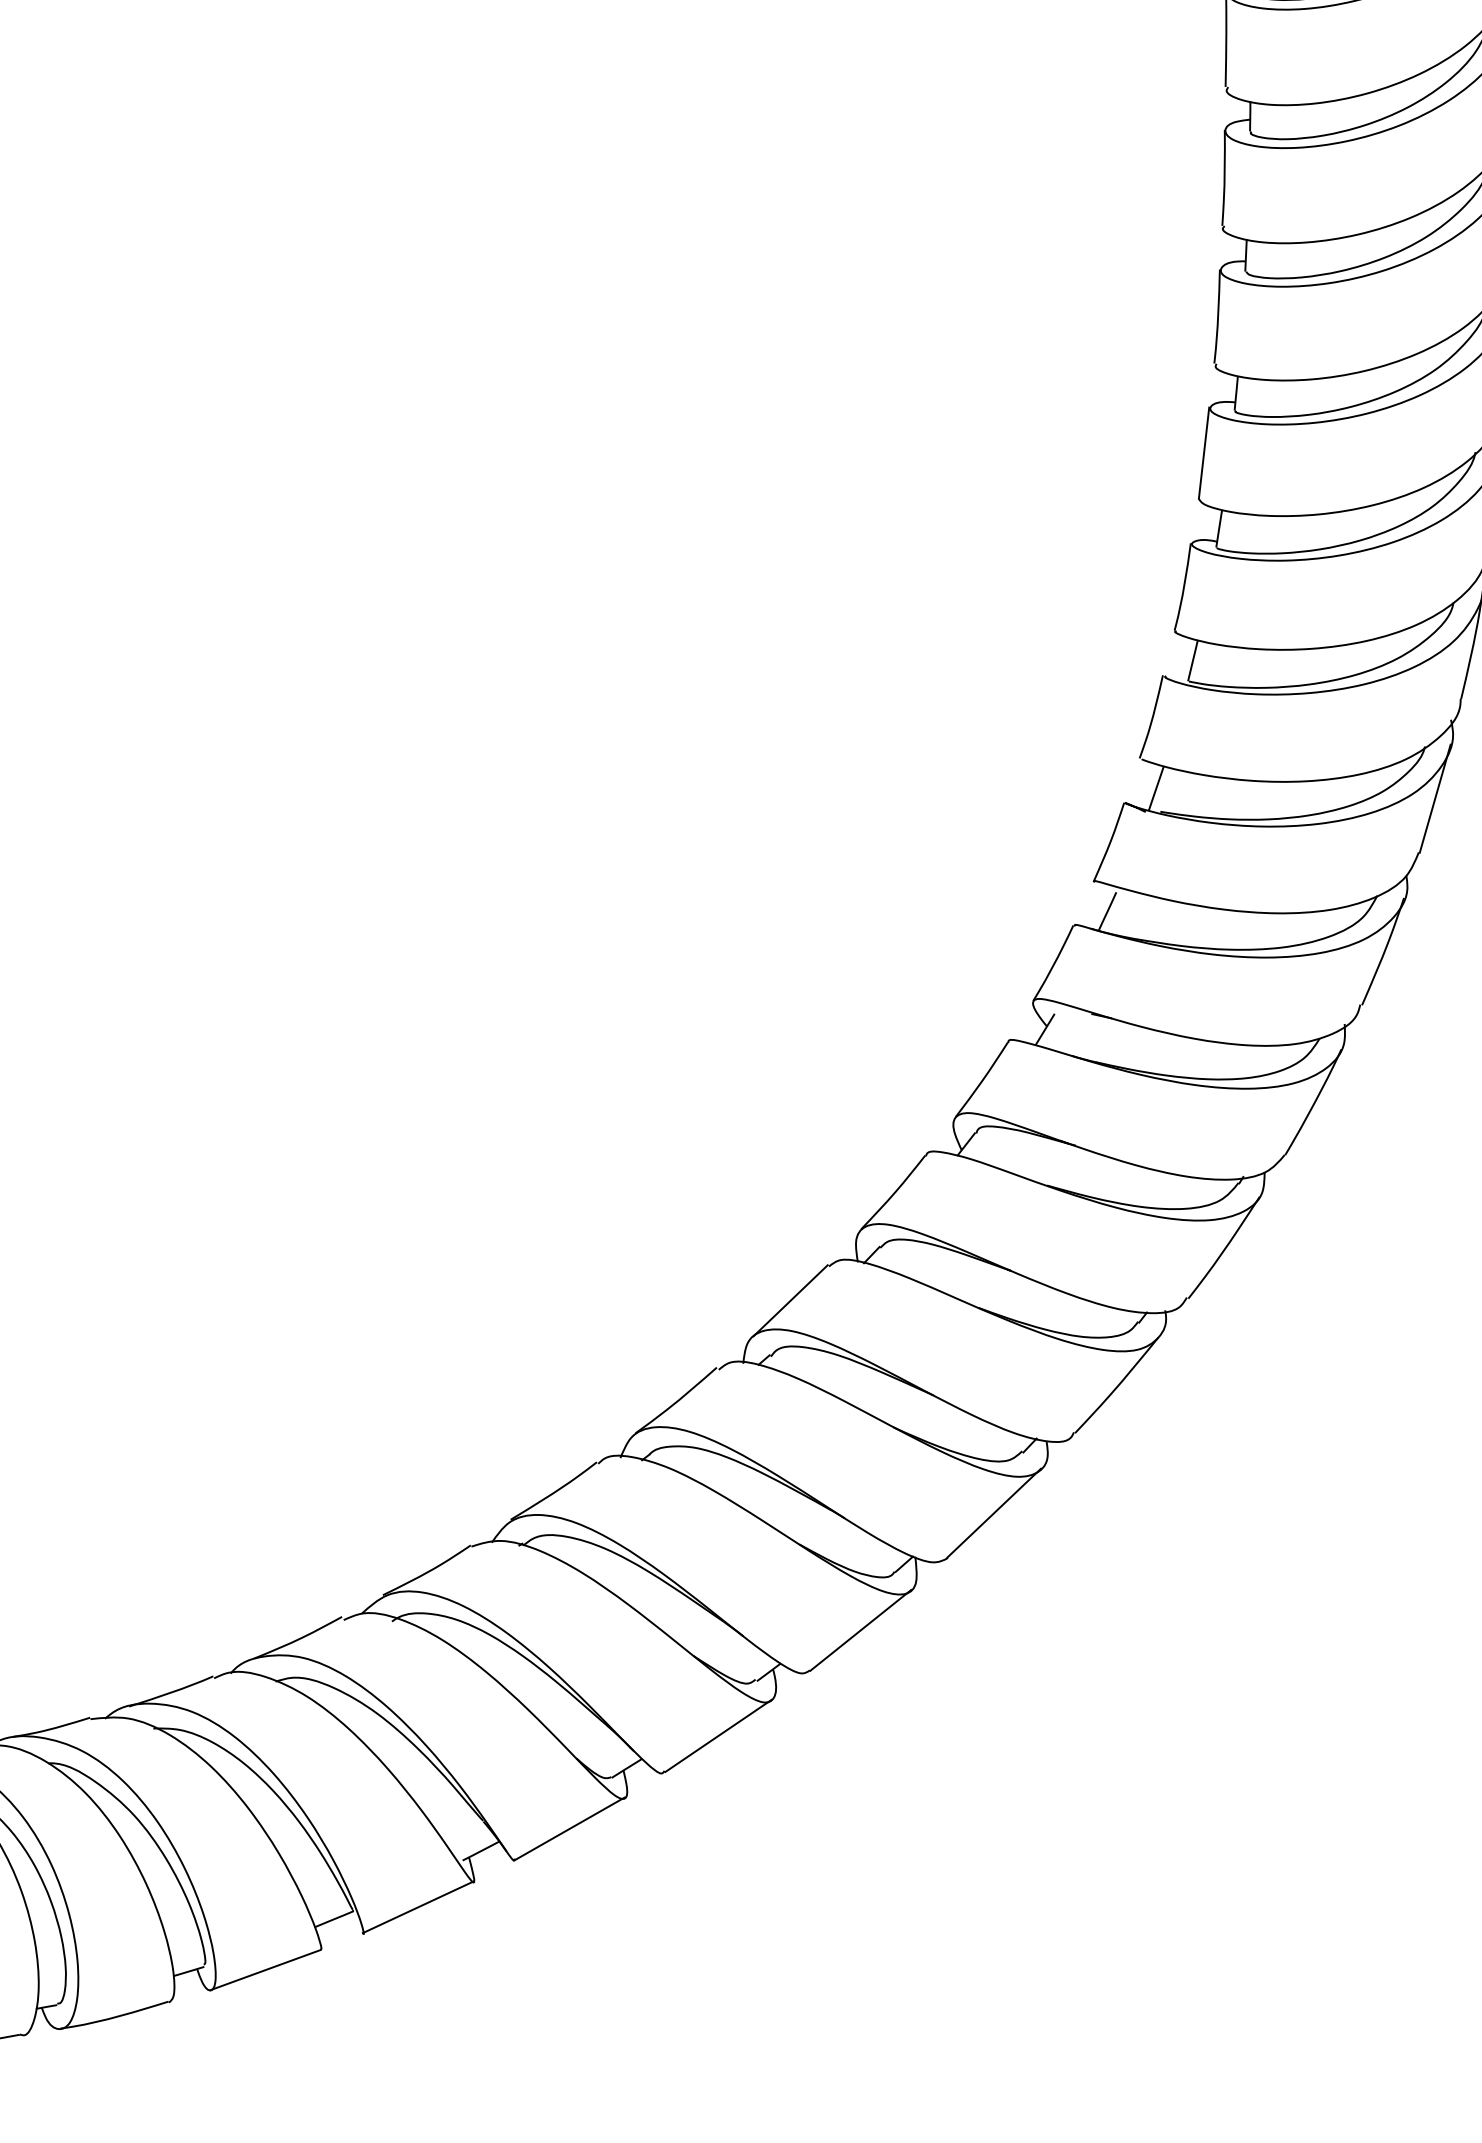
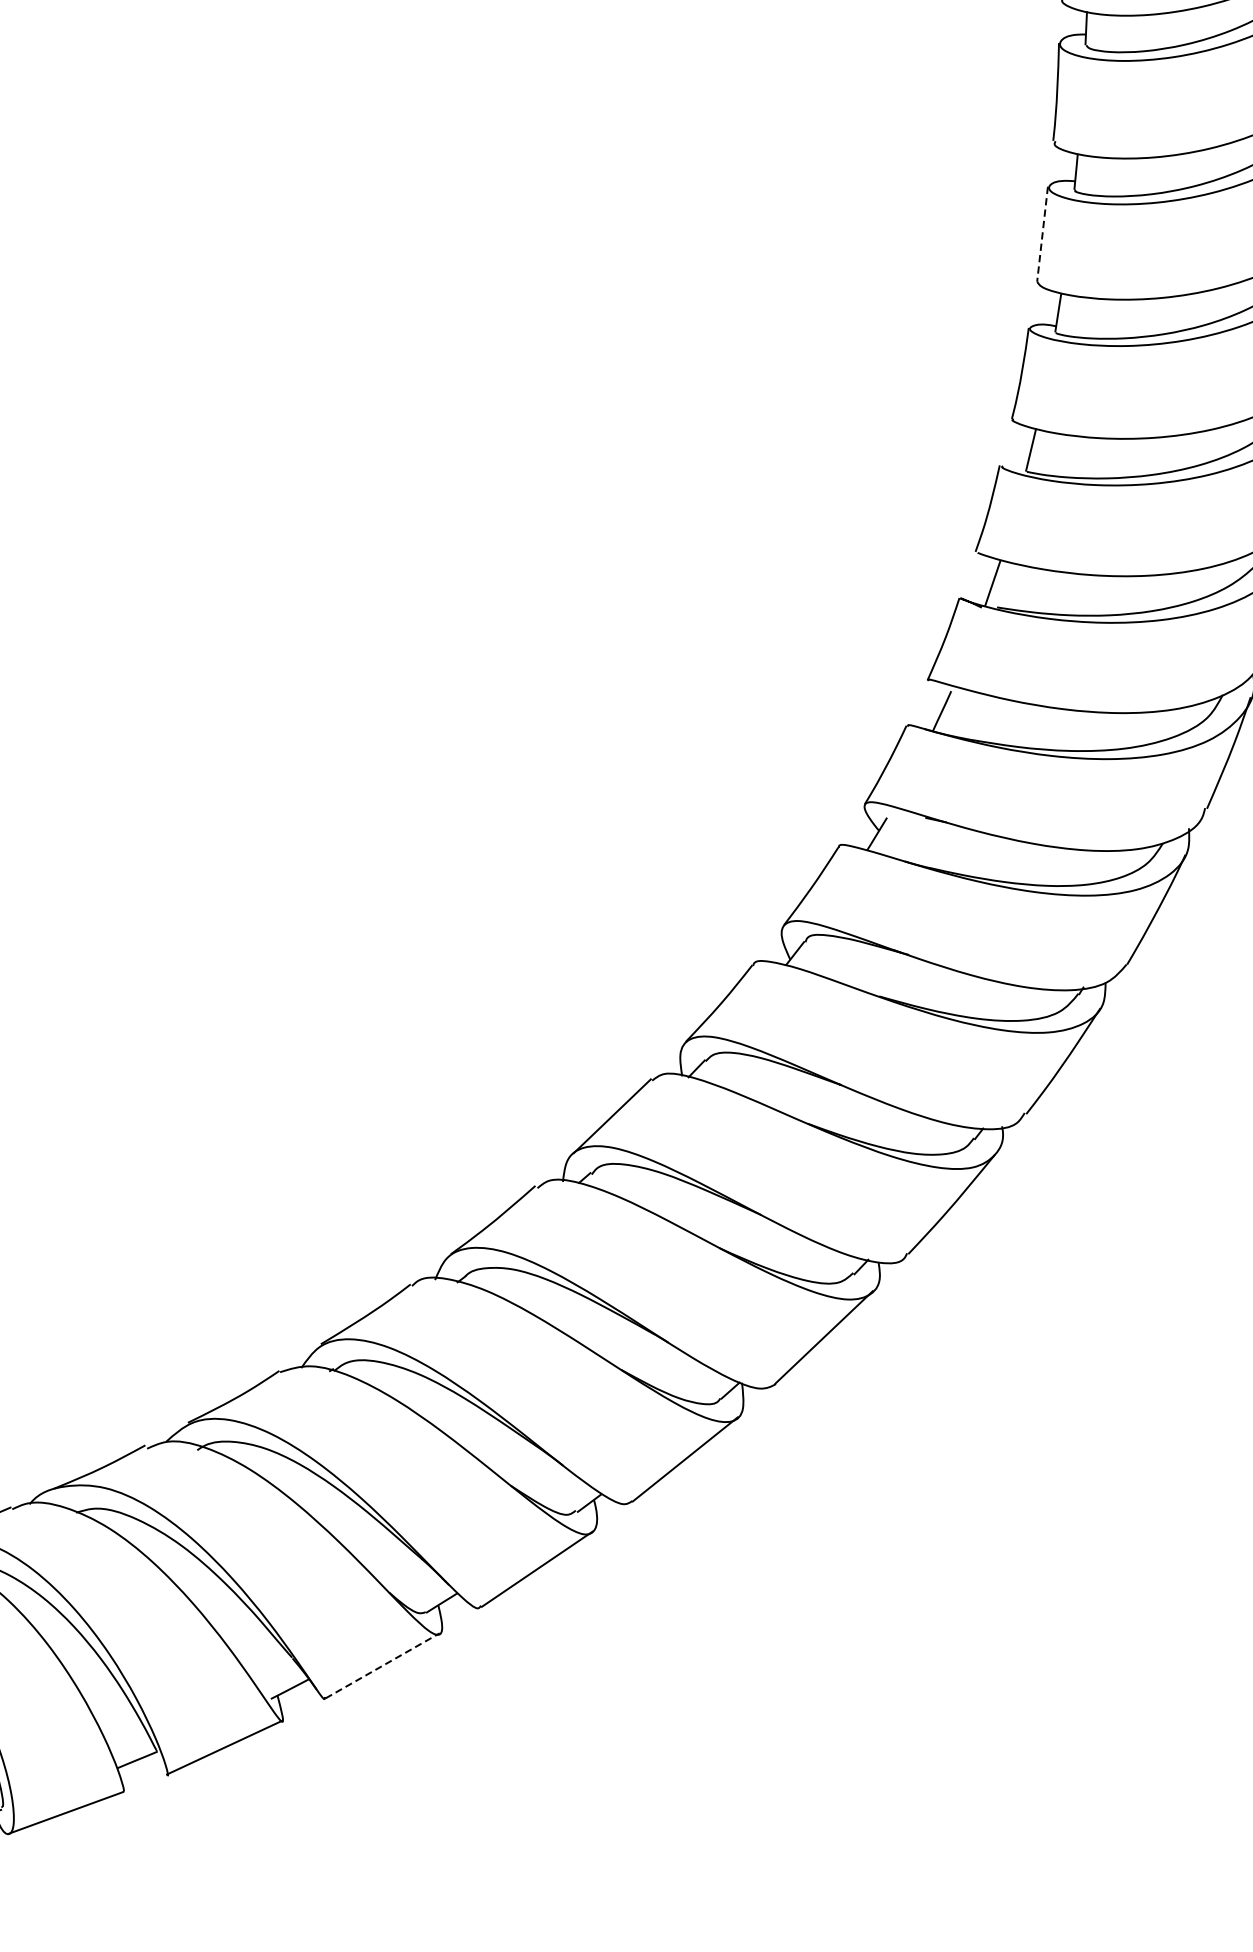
line: (1204, 453) -> (1043, 234), solid -> dashed
line: (570, 1828) -> (383, 1665), solid -> dashed

